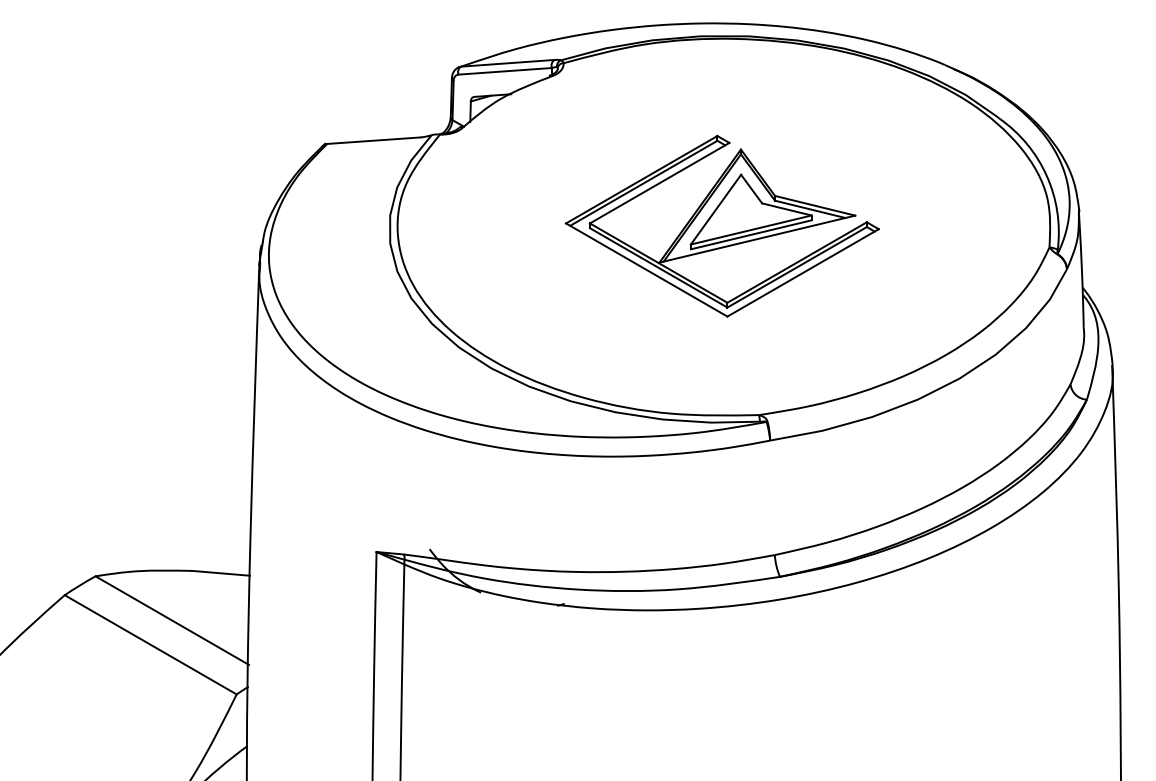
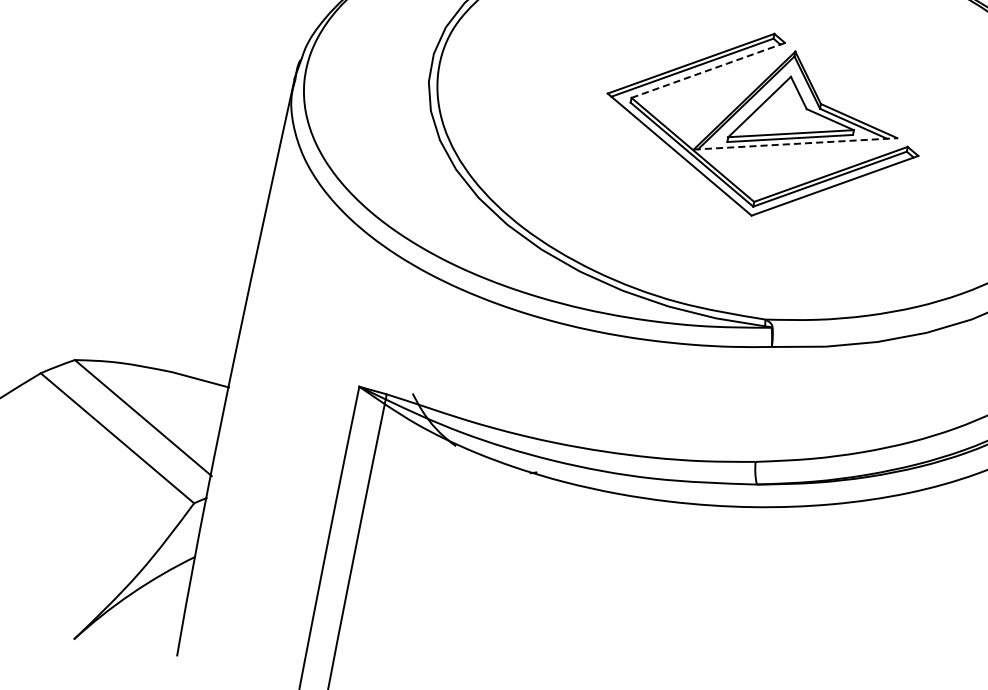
line: (660, 182) -> (709, 69), solid -> dashed
line: (757, 239) -> (795, 144), solid -> dashed

